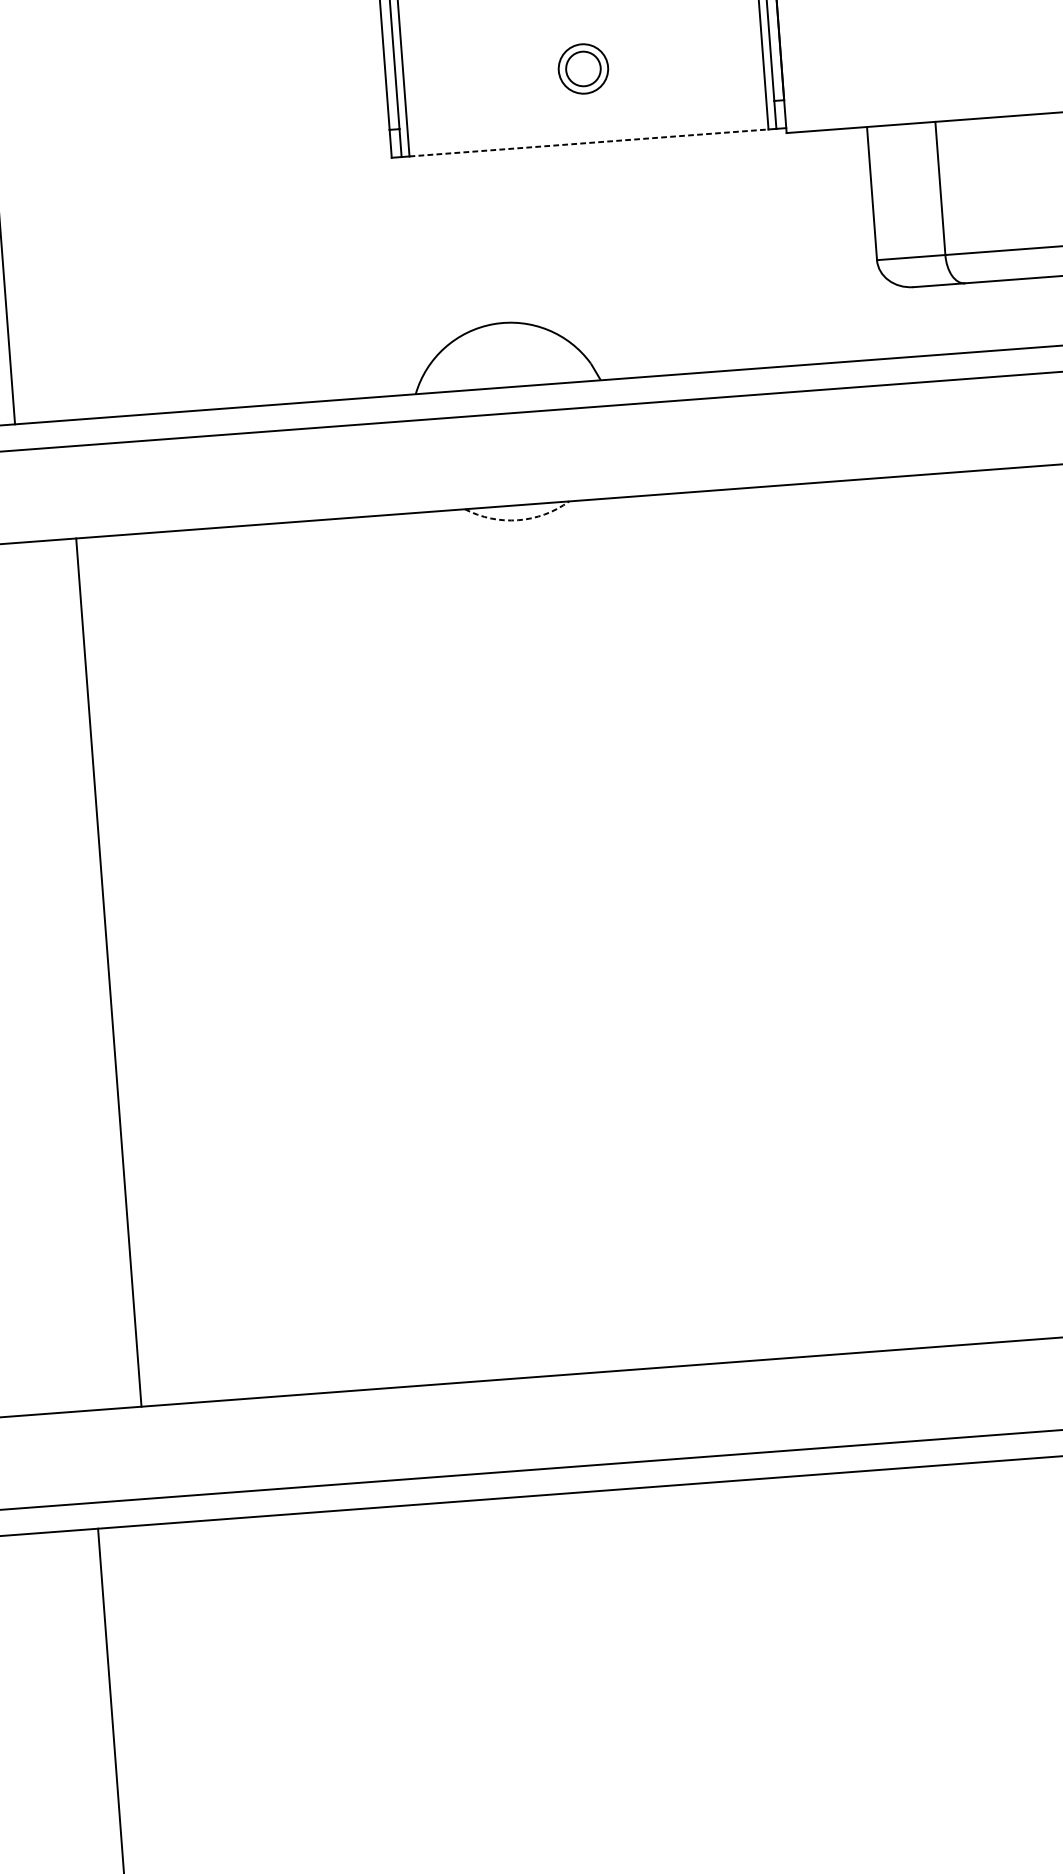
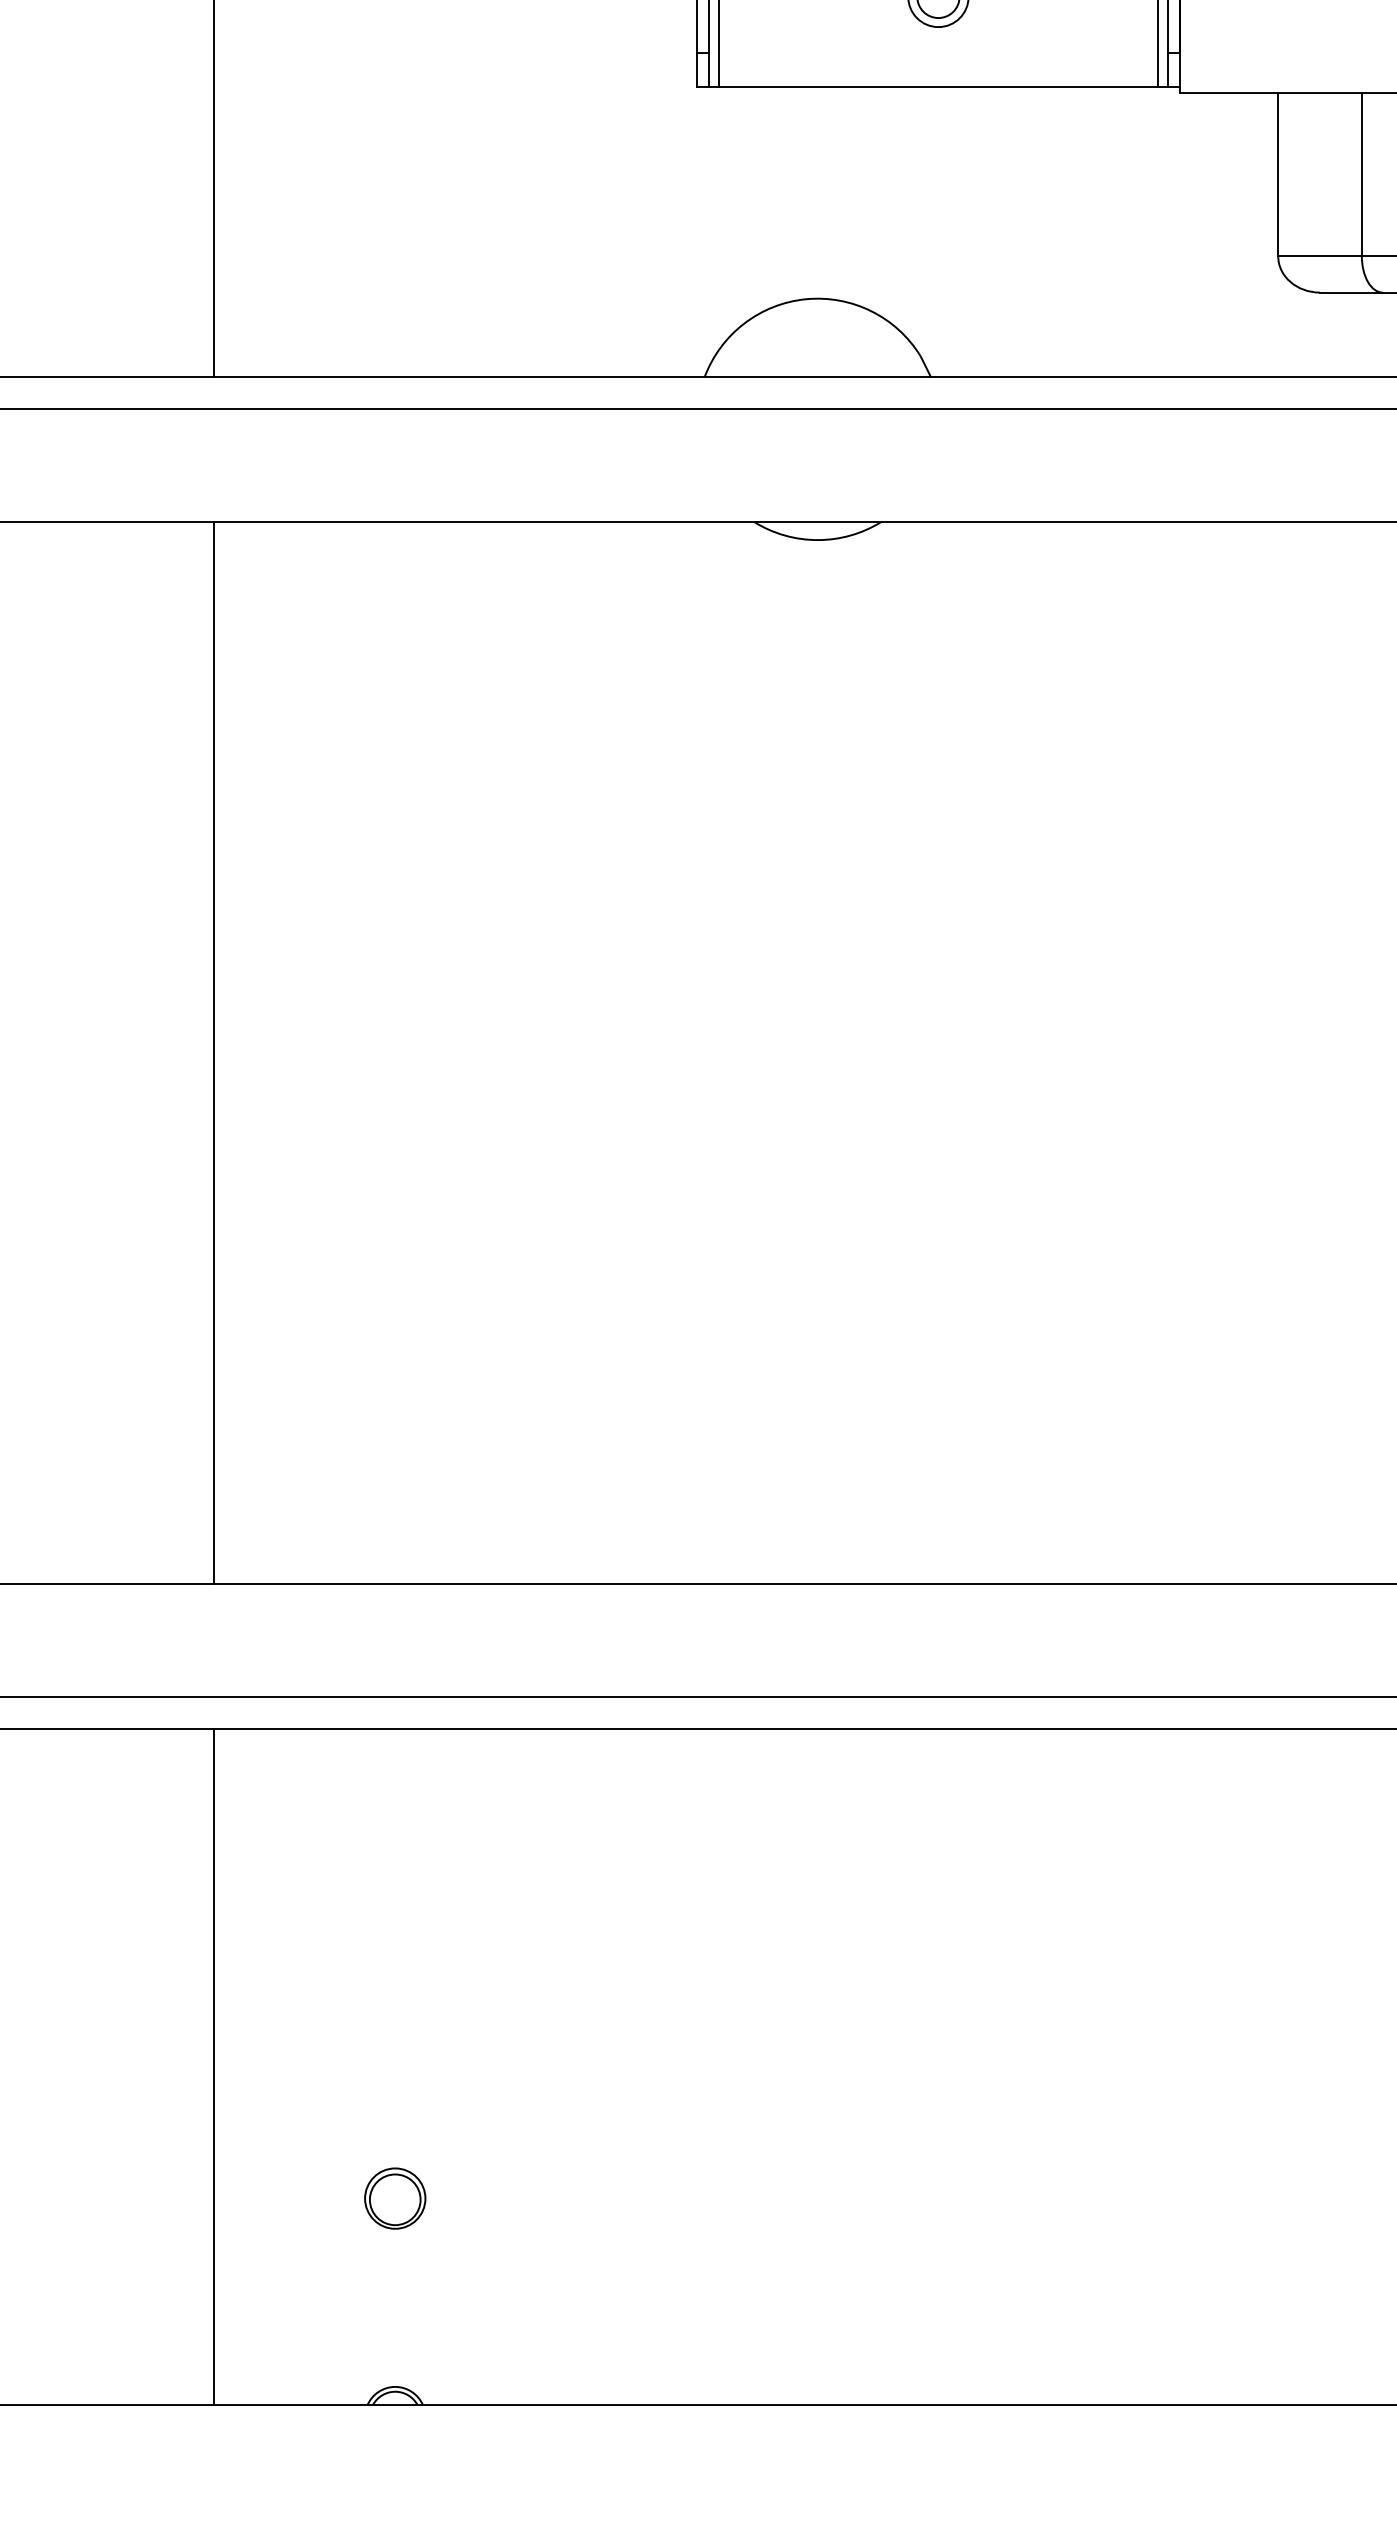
line: (589, 142) -> (938, 87), dashed -> solid
arc: (518, 520) -> (817, 540), dashed -> solid
line: (109, 972) -> (214, 1052), moved

